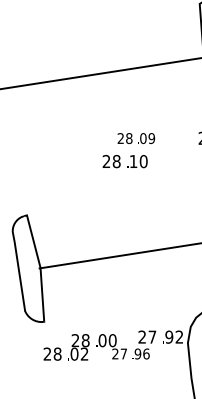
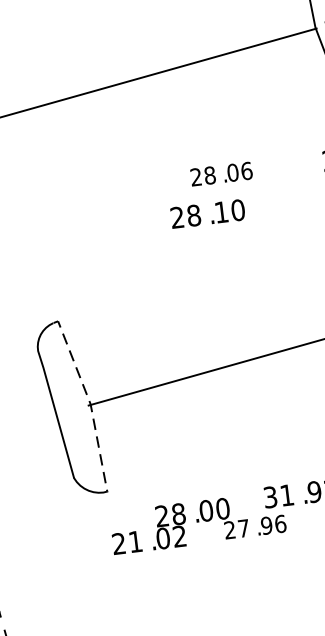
text: (151, 138) -> (246, 171), 09 -> 06
line: (40, 266) -> (90, 402), solid -> dashed
text: (147, 336) -> (278, 495), 27 -> 31
text: (57, 353) -> (135, 540), 28 -> 21

